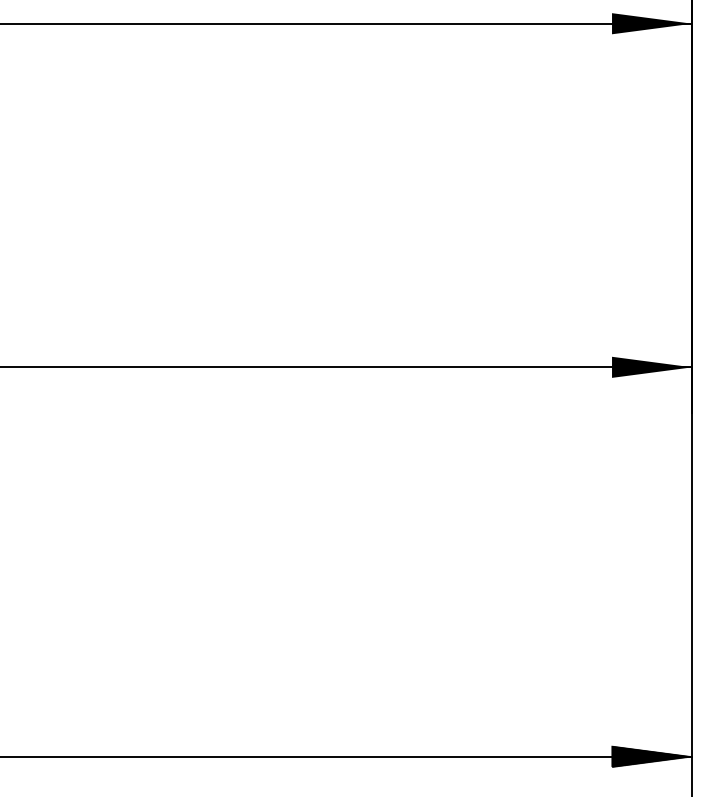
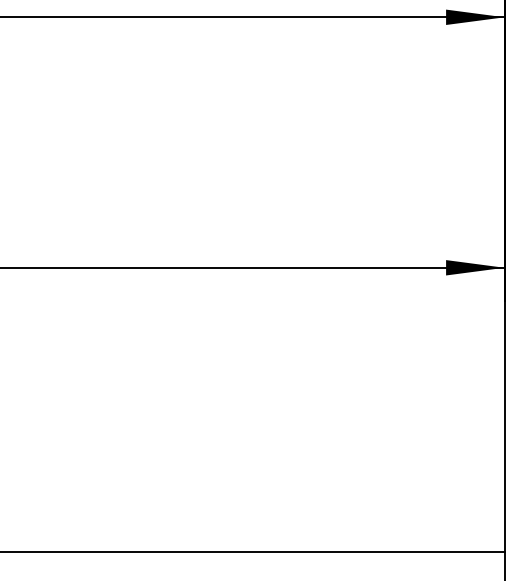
hatch: (652, 756) -> (475, 551), removed

